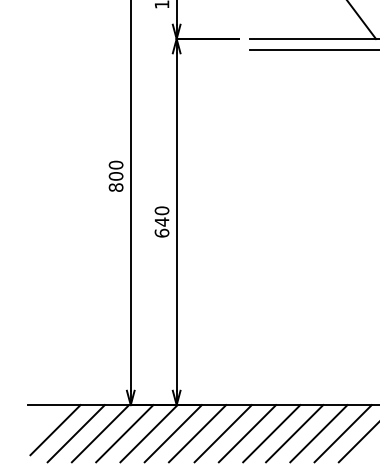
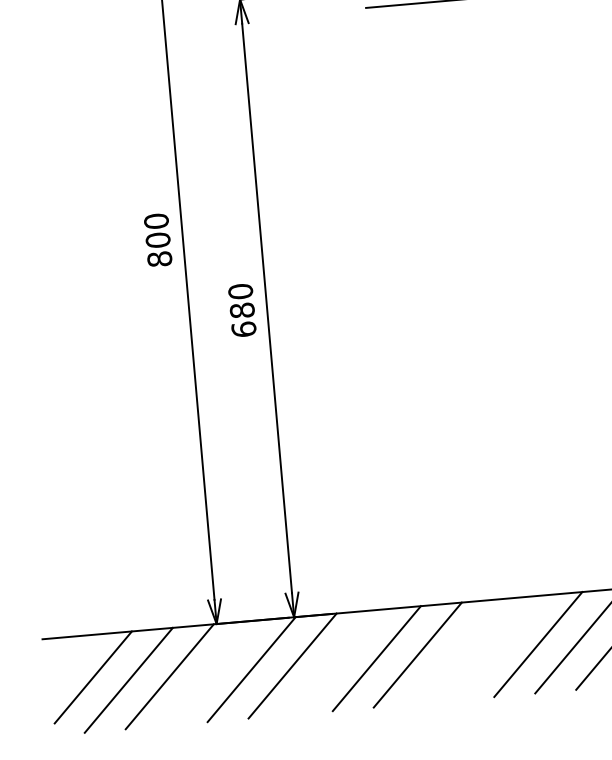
text: (161, 221) -> (241, 309), 640 -> 680
line: (124, 433) -> (210, 672), removed
line: (197, 433) -> (333, 662), removed
line: (271, 433) -> (458, 651), removed
line: (294, 433) -> (497, 647), removed

